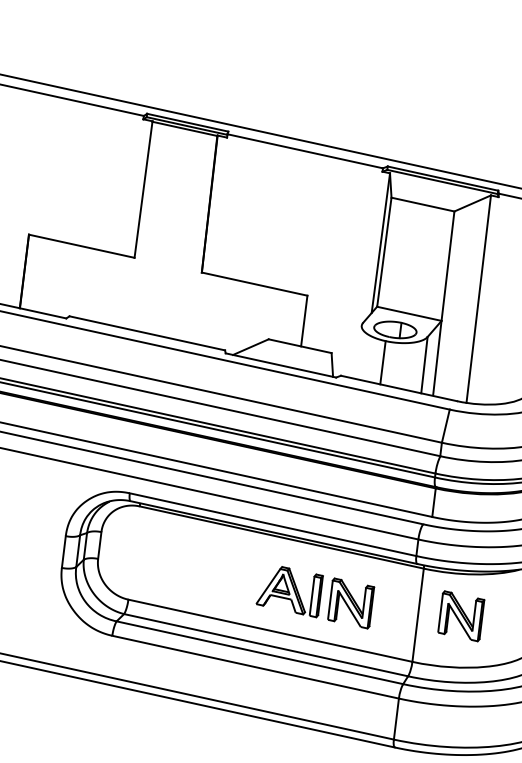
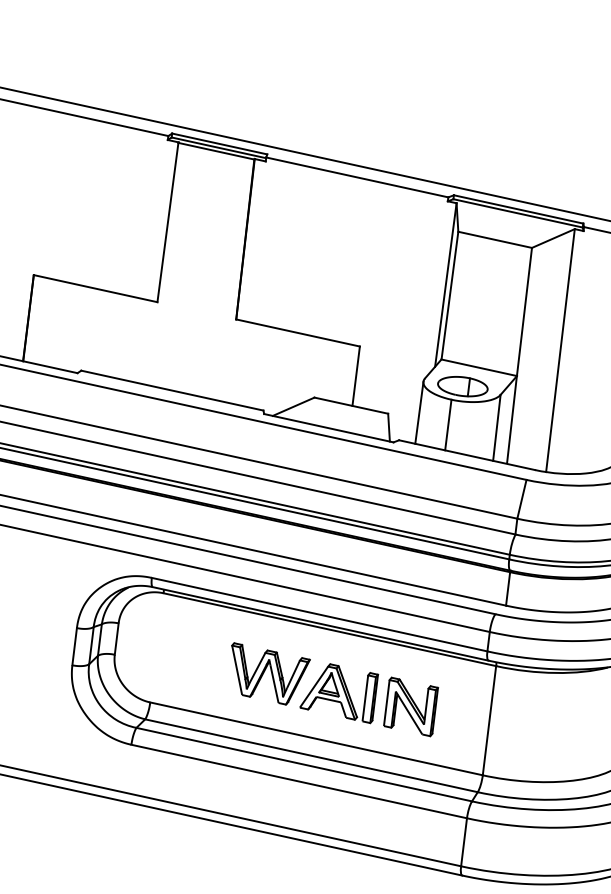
line: (358, 352) -> (419, 412), added
part: (231, 574) -> (270, 673), added
part: (461, 615) -> (540, 721), removed

